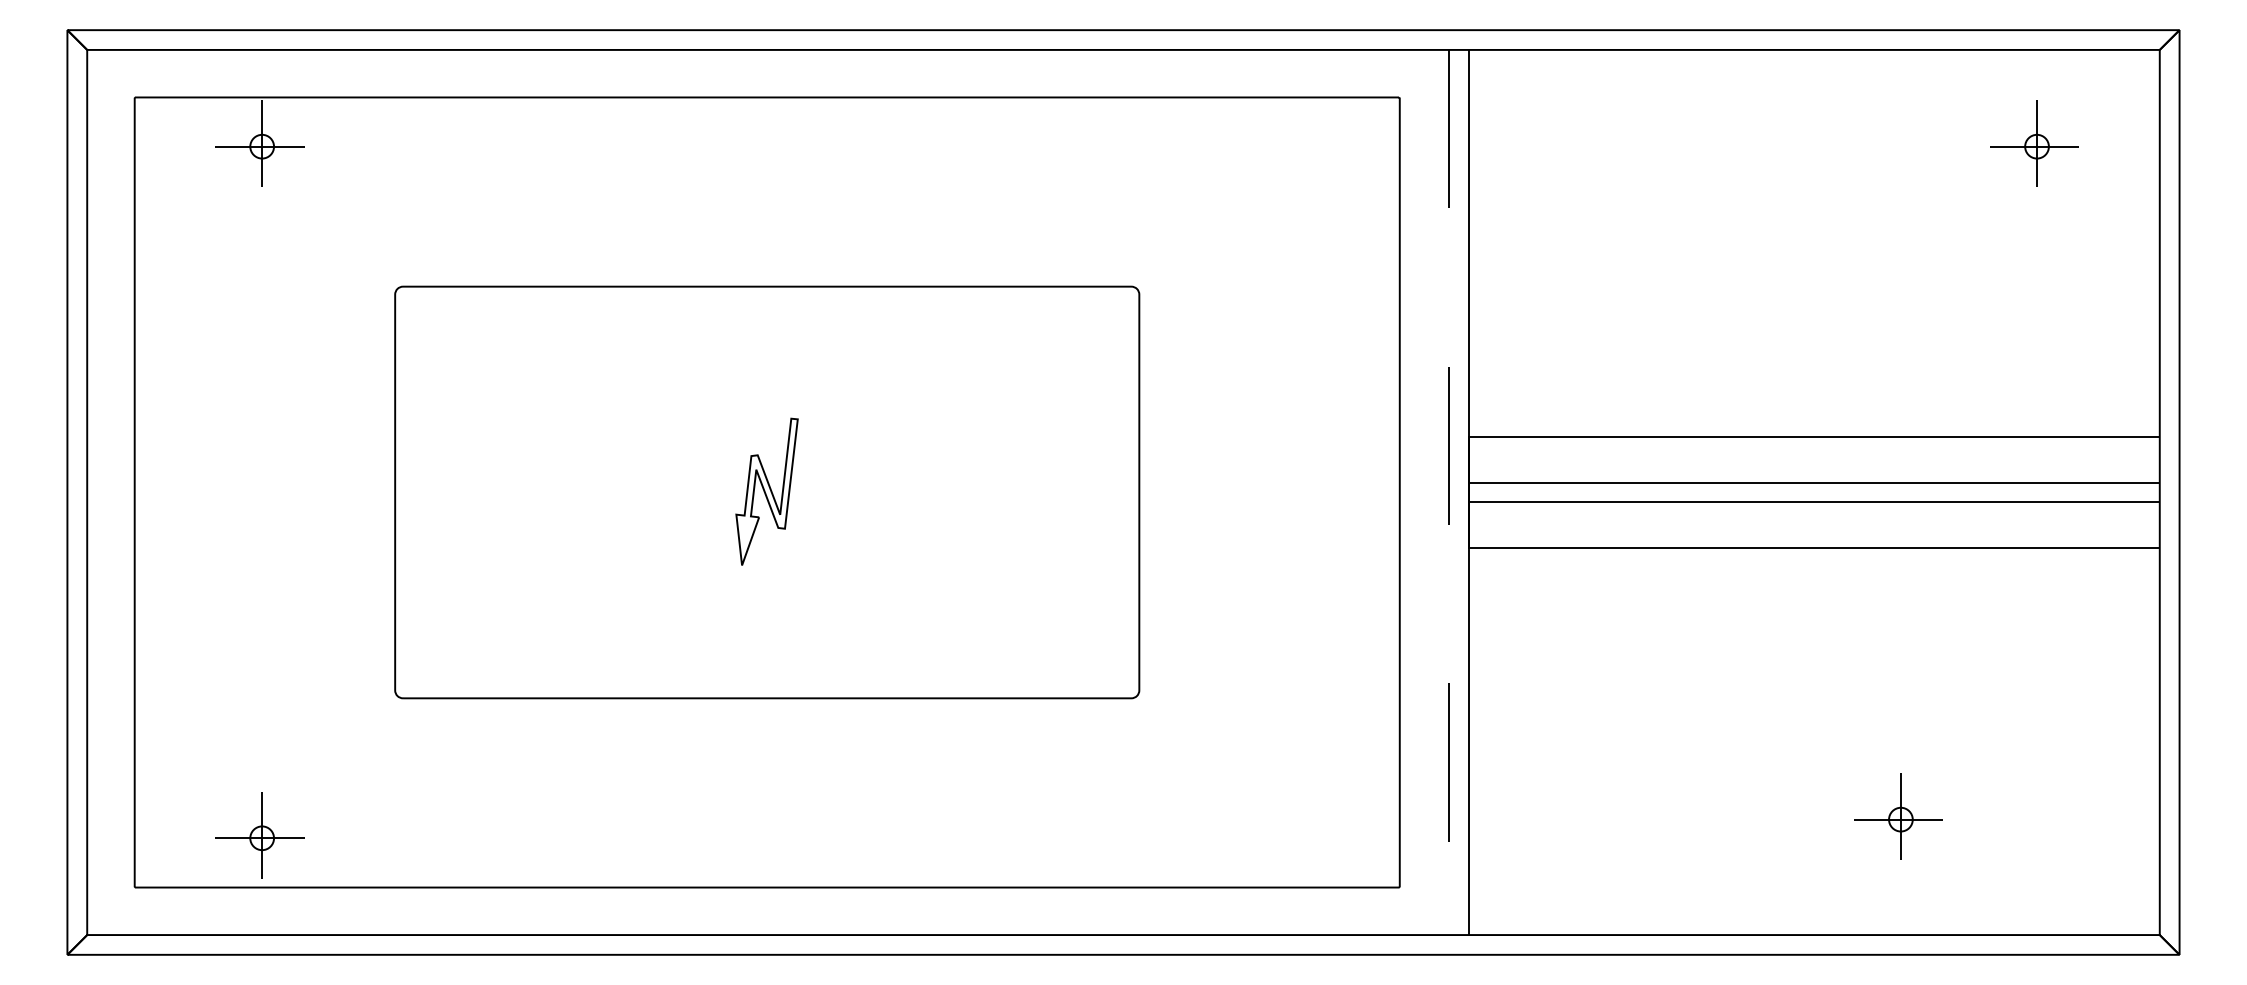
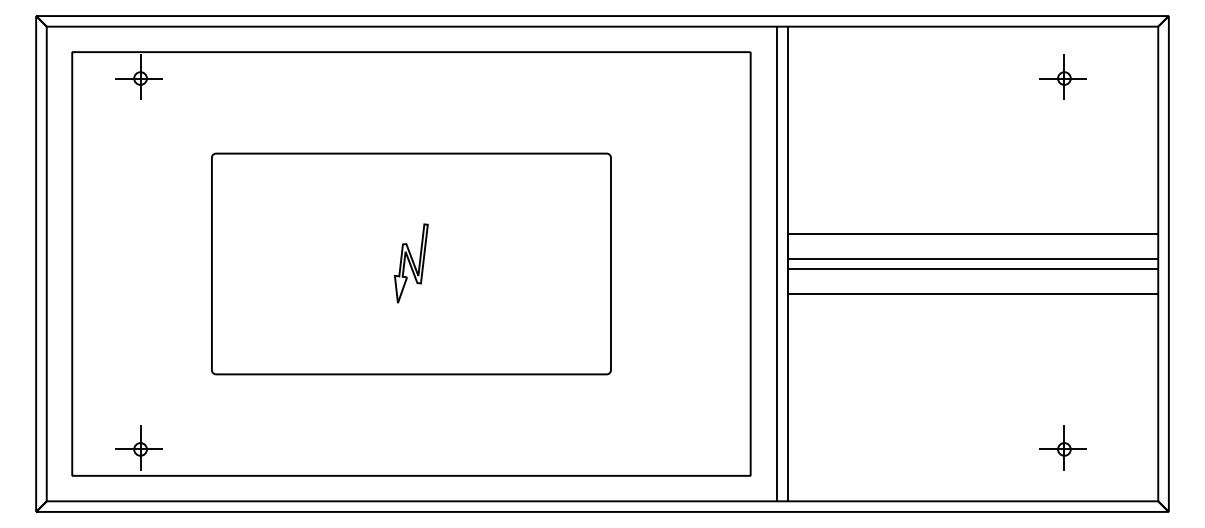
part: (2033, 142) -> (1062, 76), moved
line: (1447, 493) -> (776, 264), dashed -> solid
part: (1897, 816) -> (1062, 447), moved

